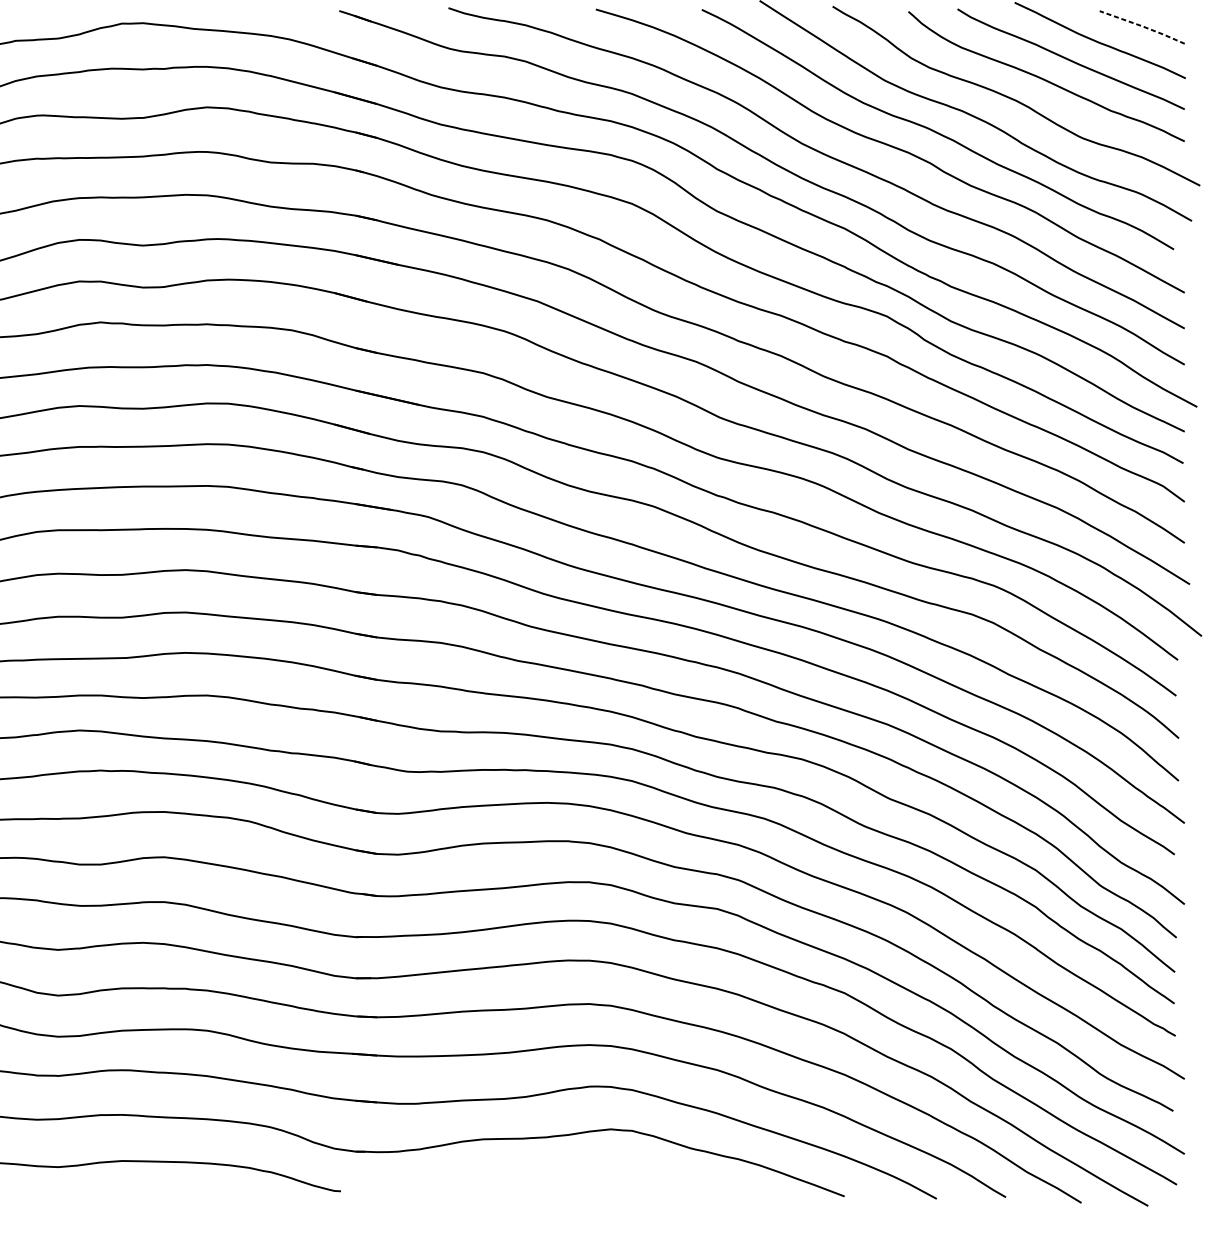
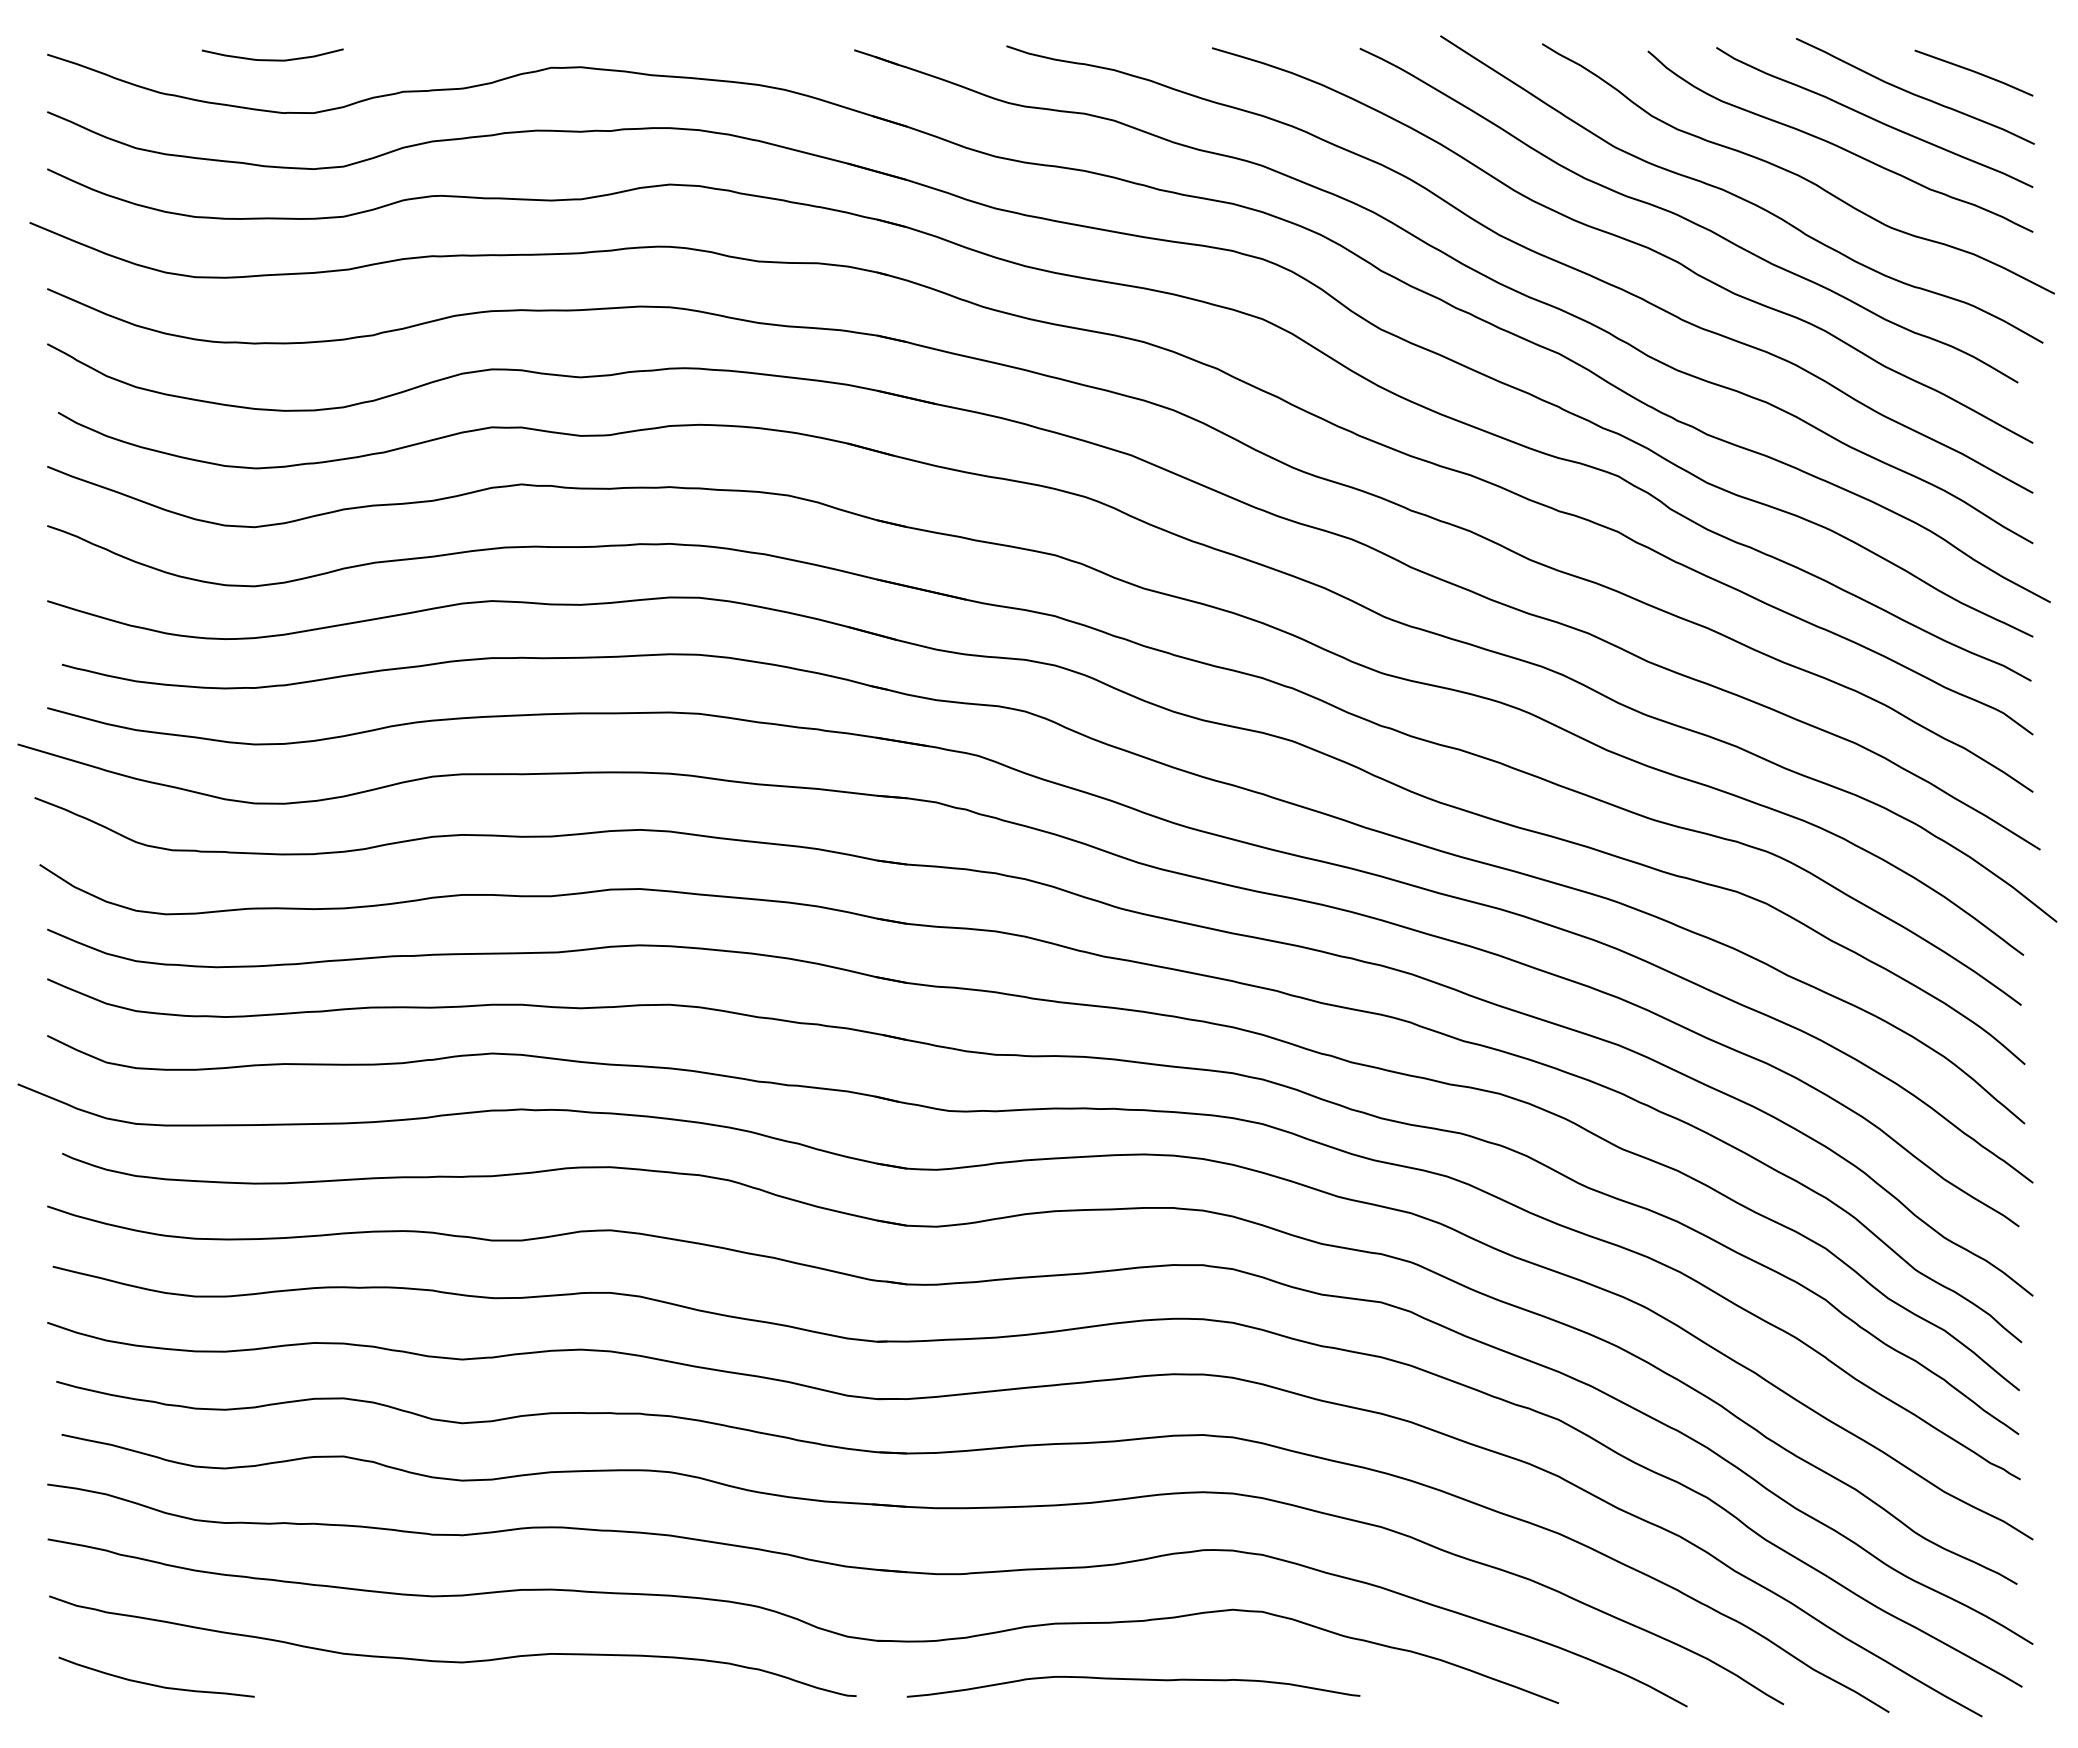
line: (1142, 26) -> (1974, 71), dashed -> solid
curve: (539, 1180) -> (1133, 1680), added

